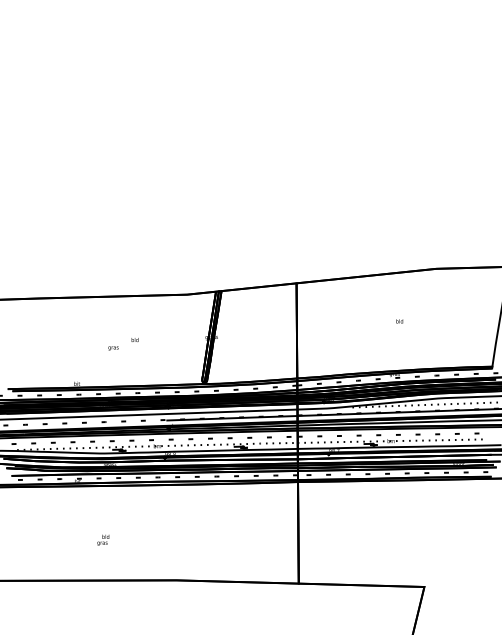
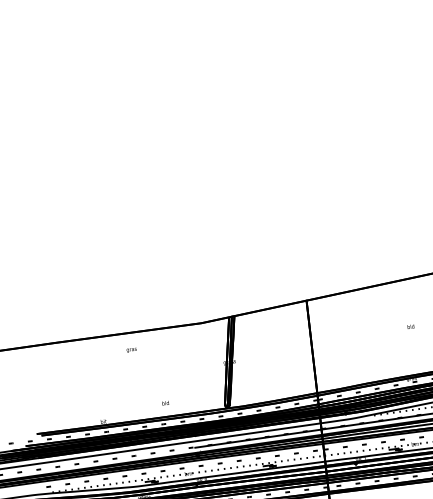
text: (134, 339) -> (165, 402), moved
text: (113, 348) -> (131, 350), moved

